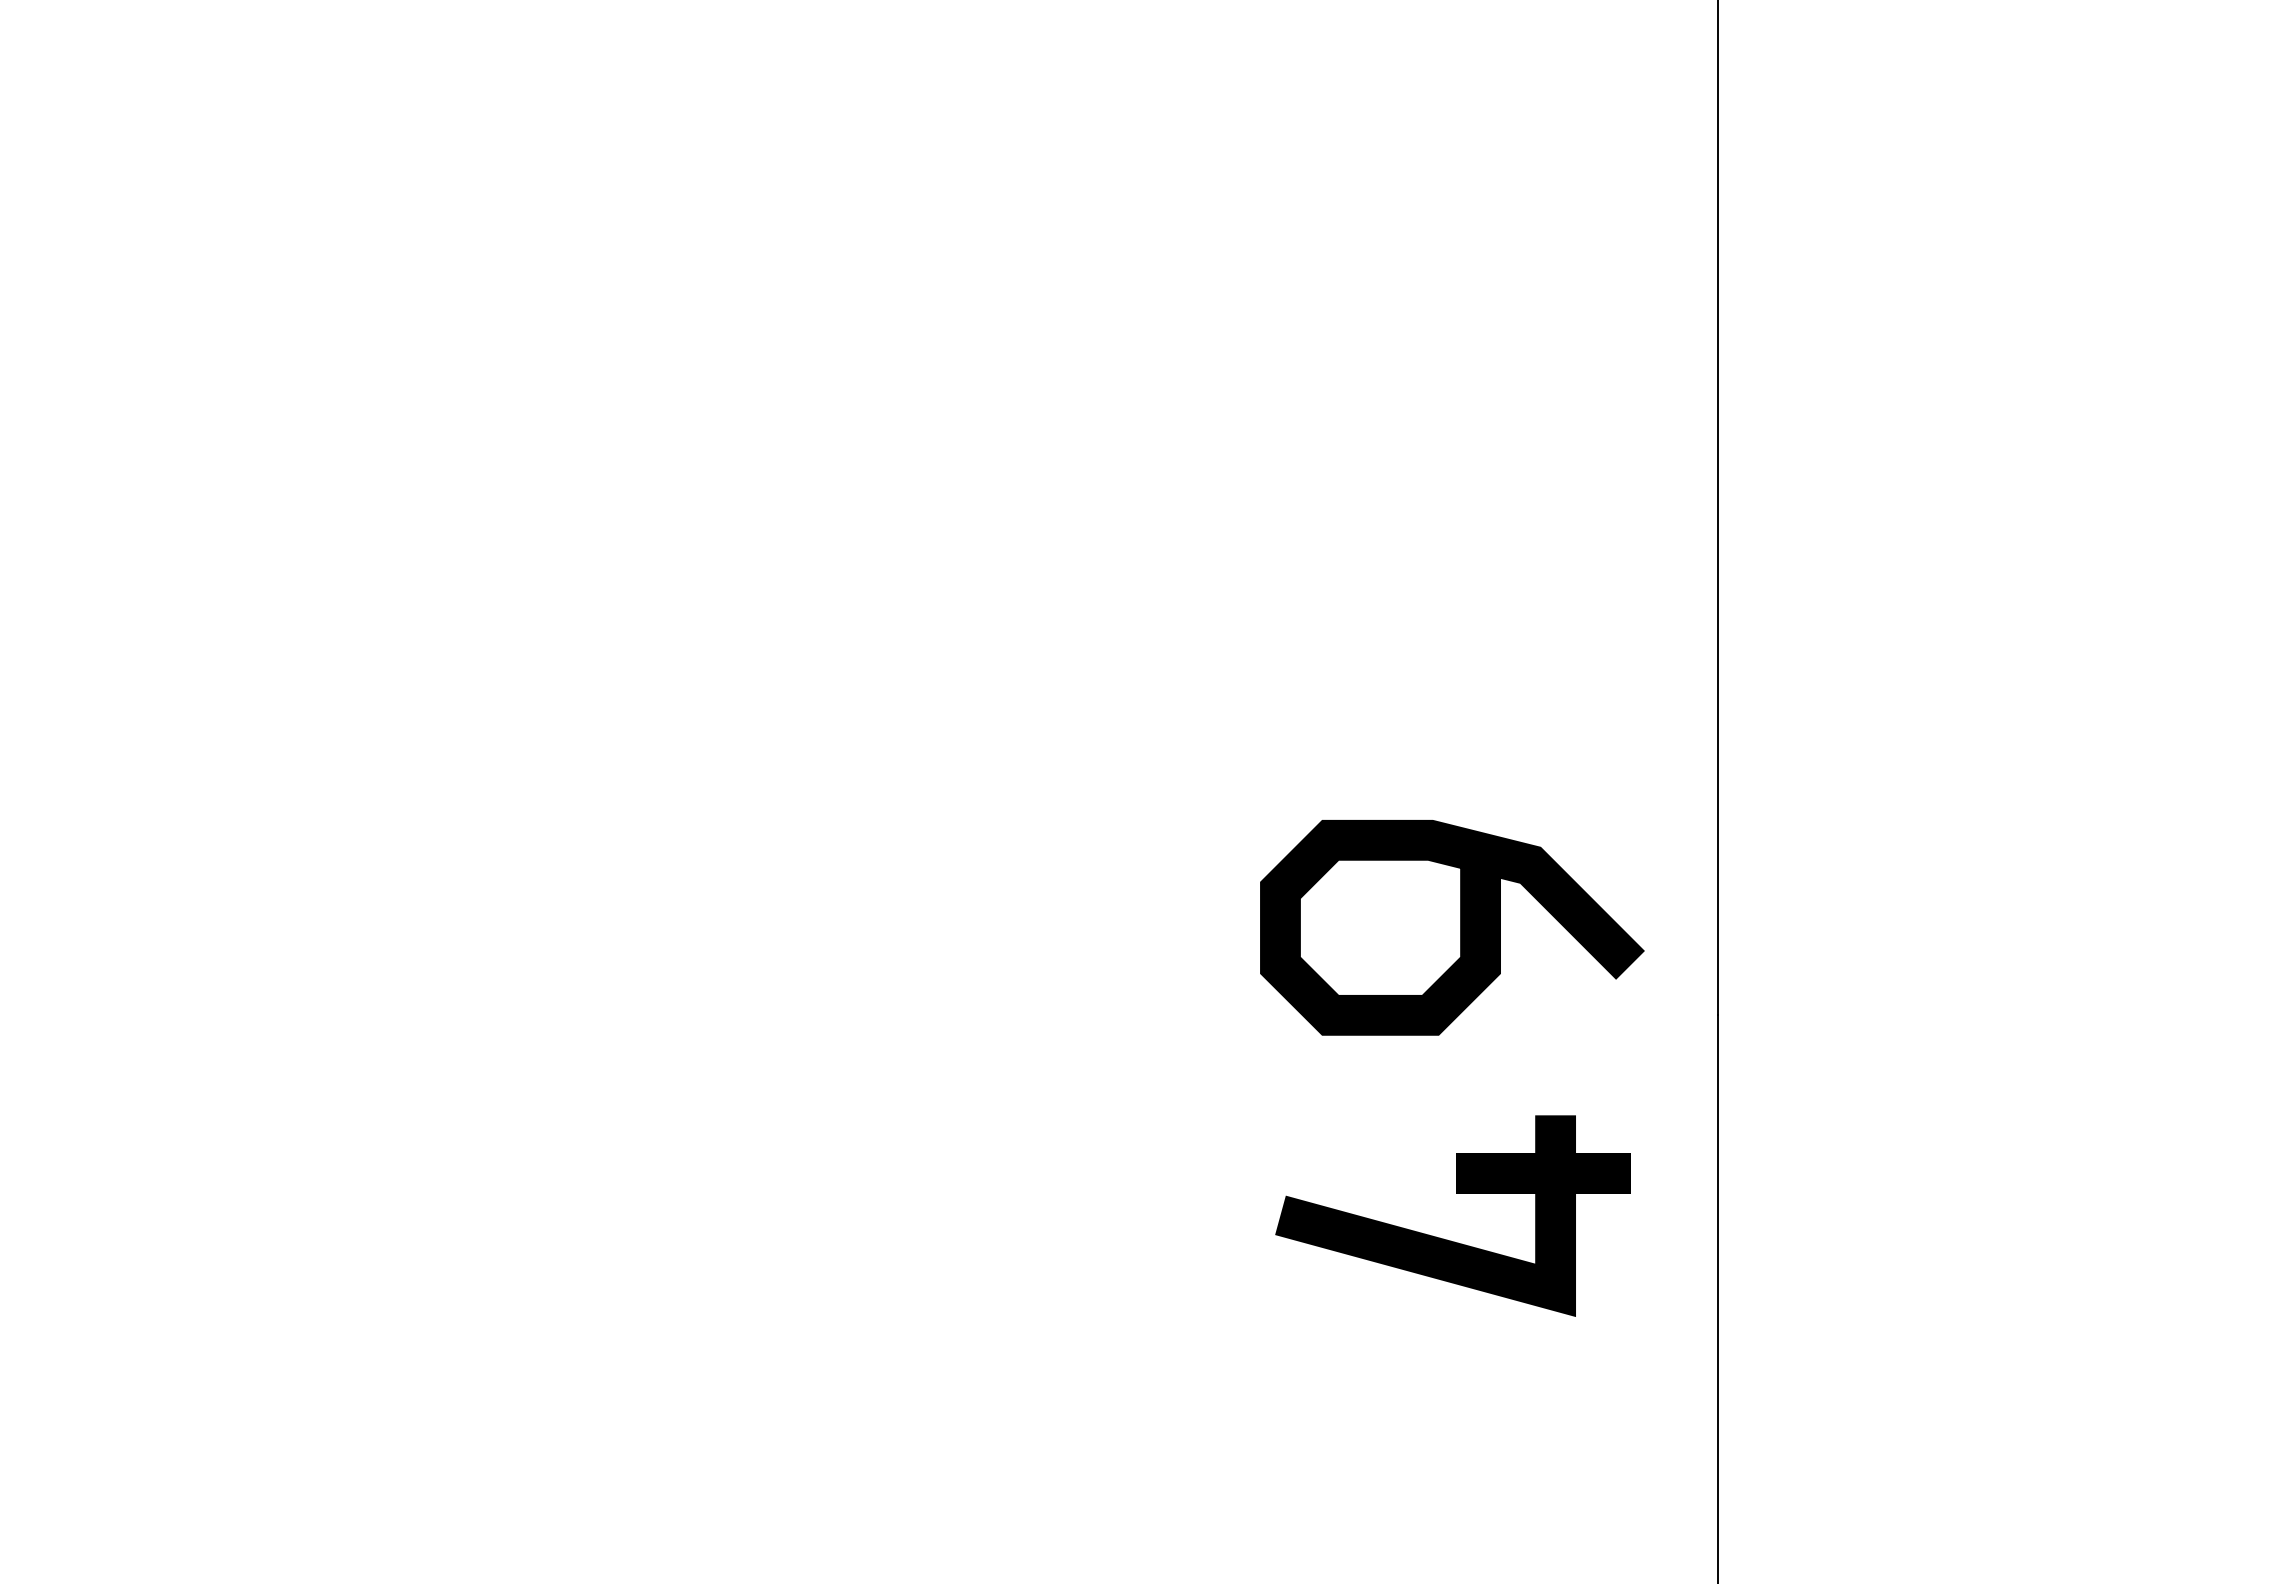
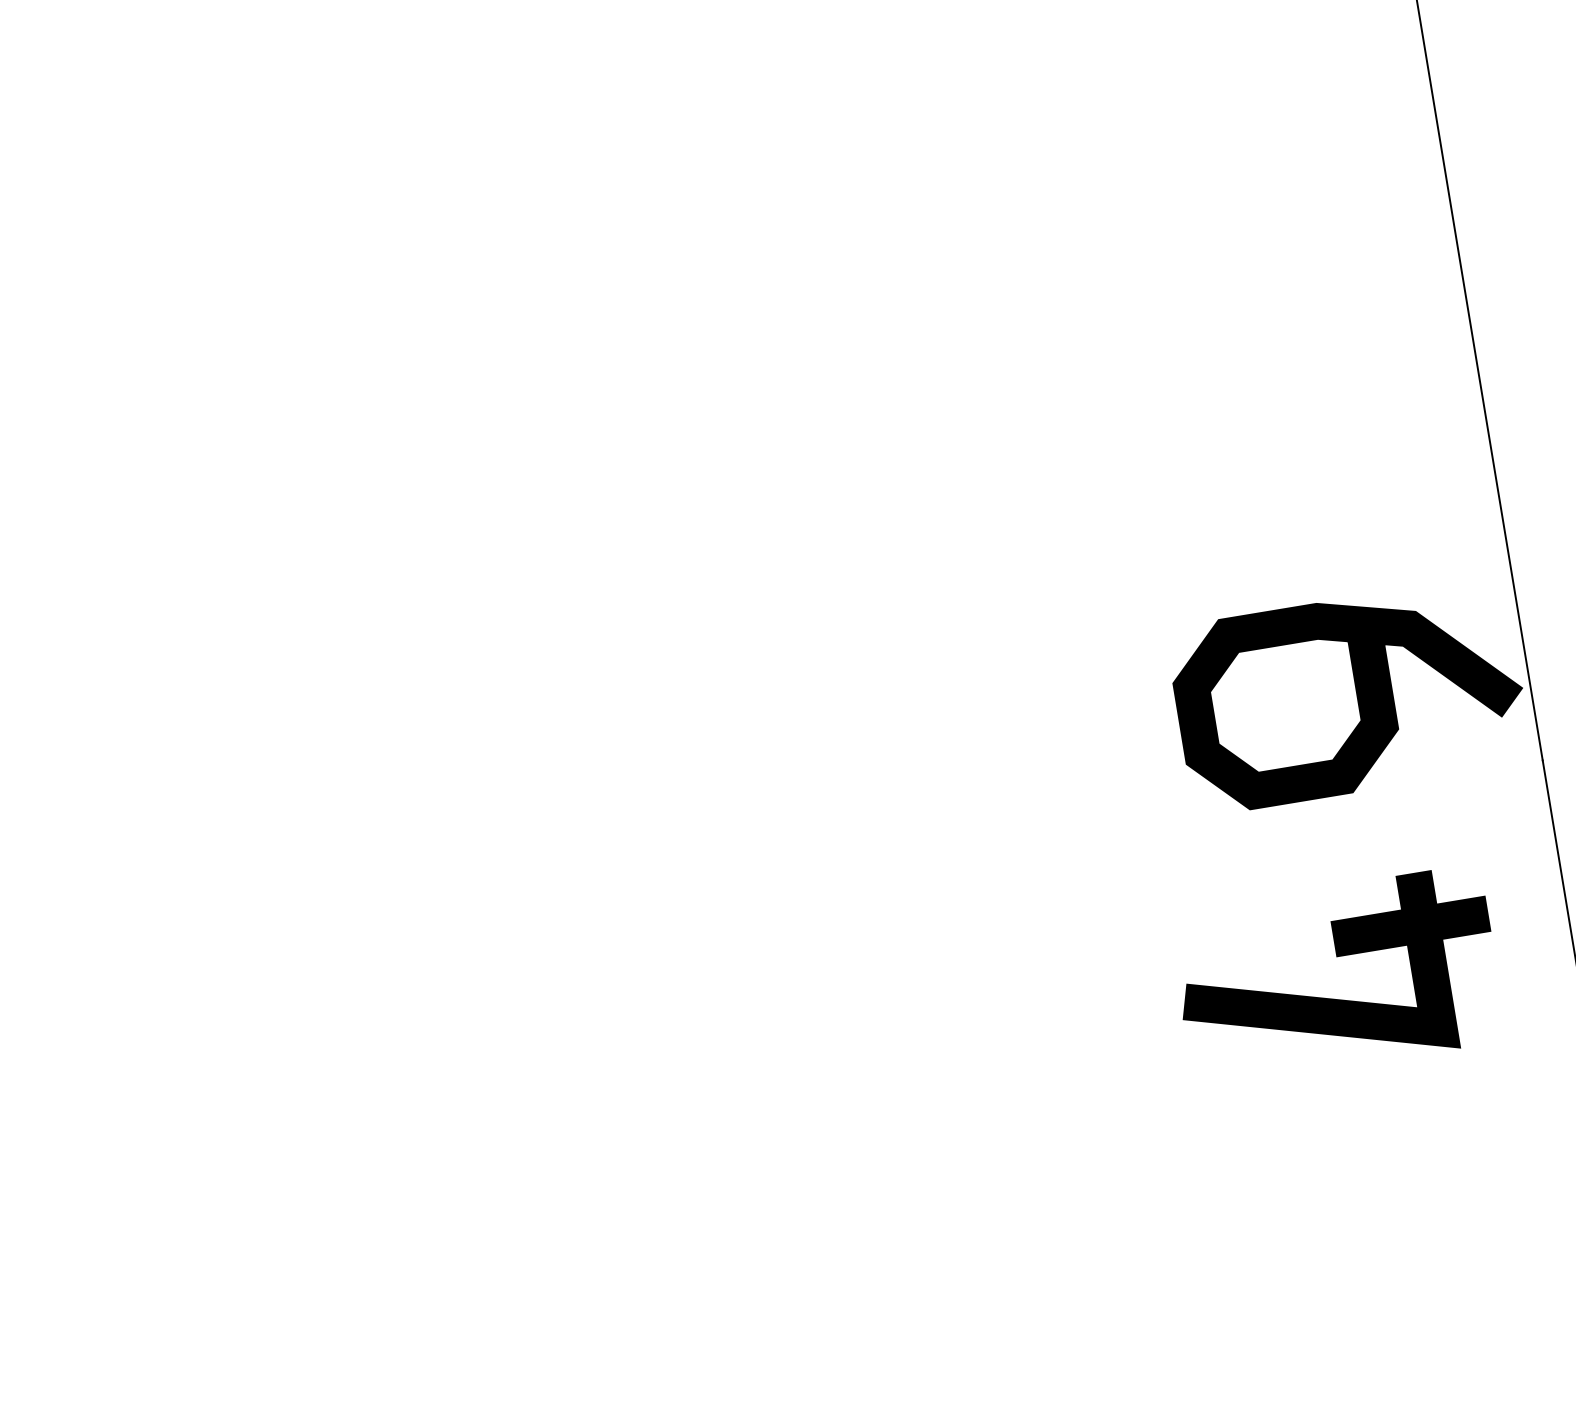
curve: (1460, 927) -> (1356, 694), moved

